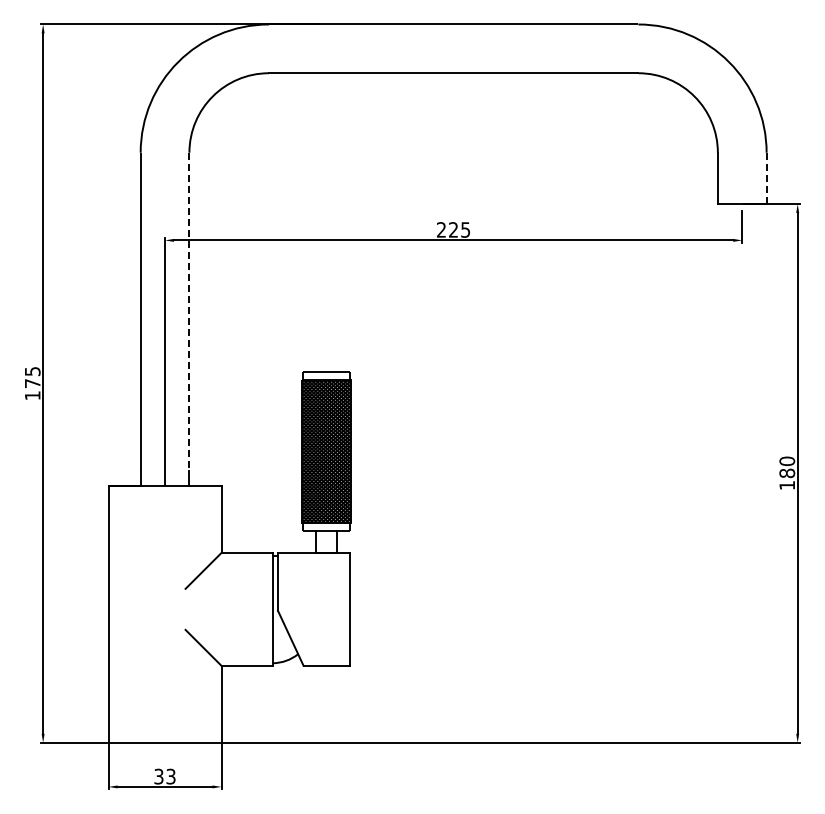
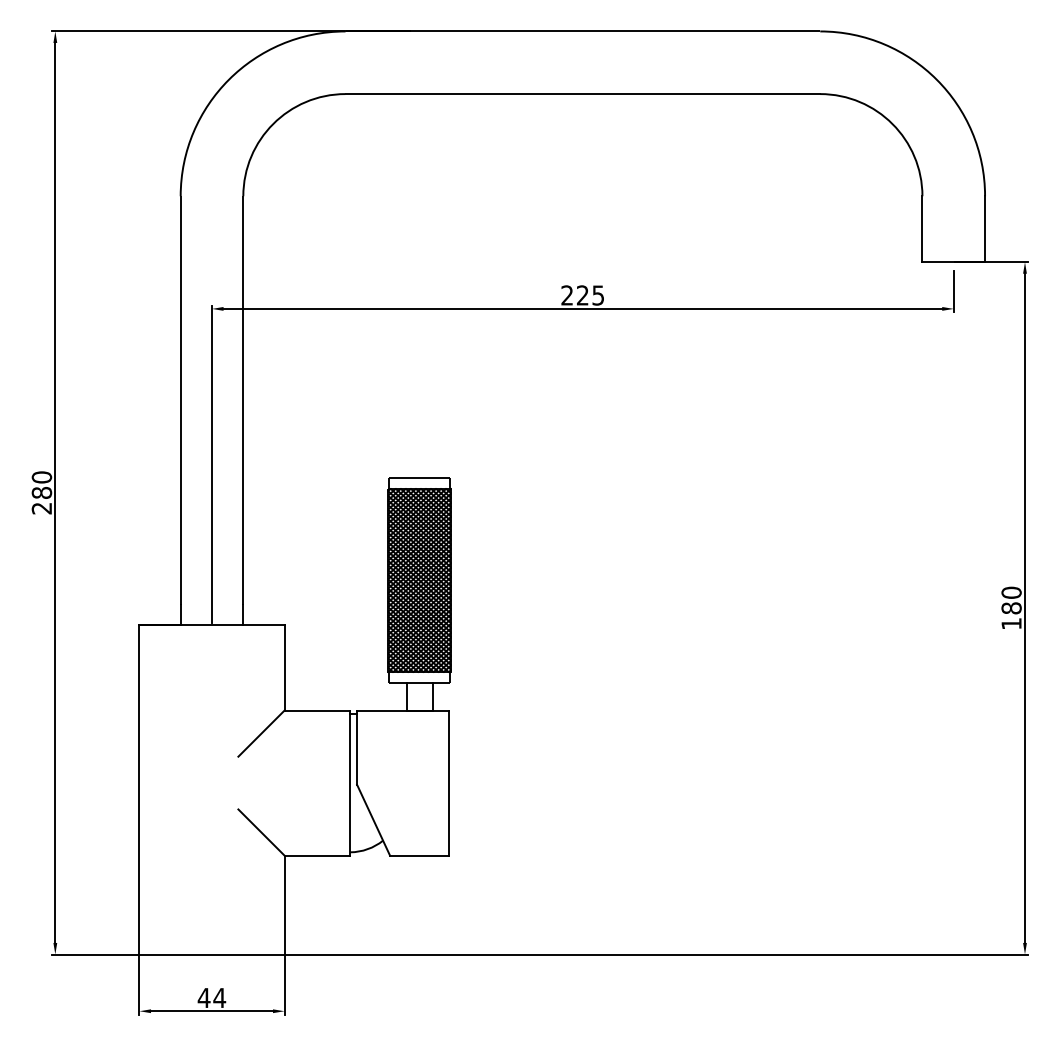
line: (766, 178) -> (984, 229), dashed -> solid
line: (189, 312) -> (243, 401), dashed -> solid
text: (32, 383) -> (41, 492), 175 -> 280
text: (164, 776) -> (211, 997), 33 -> 44

